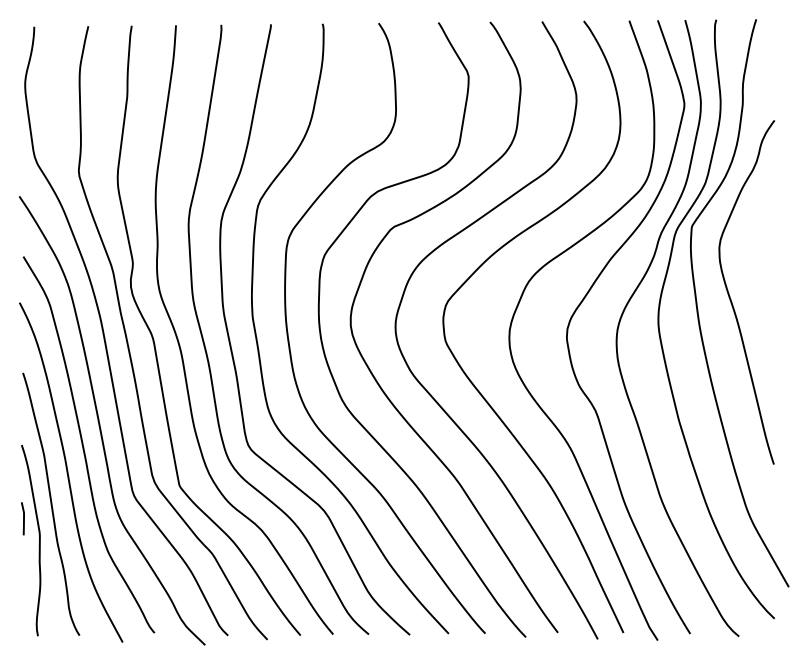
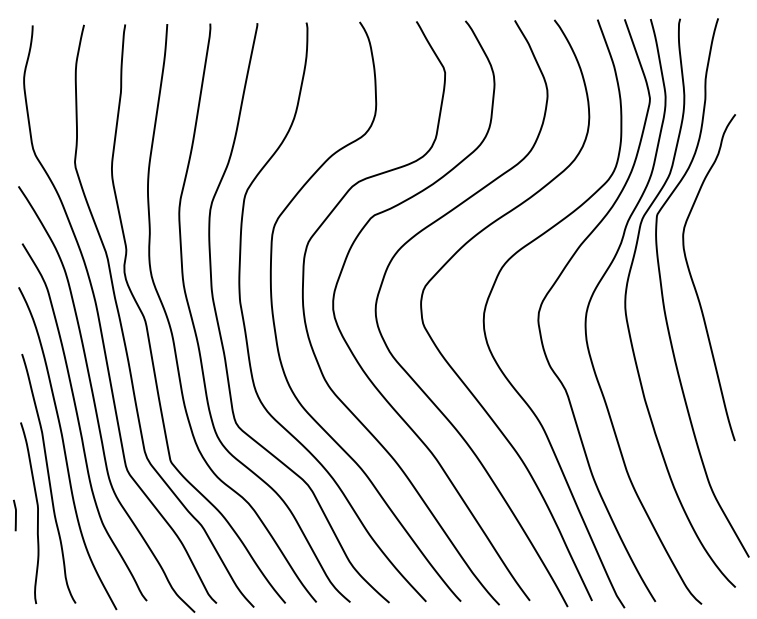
line: (23, 518) -> (15, 515), moved

